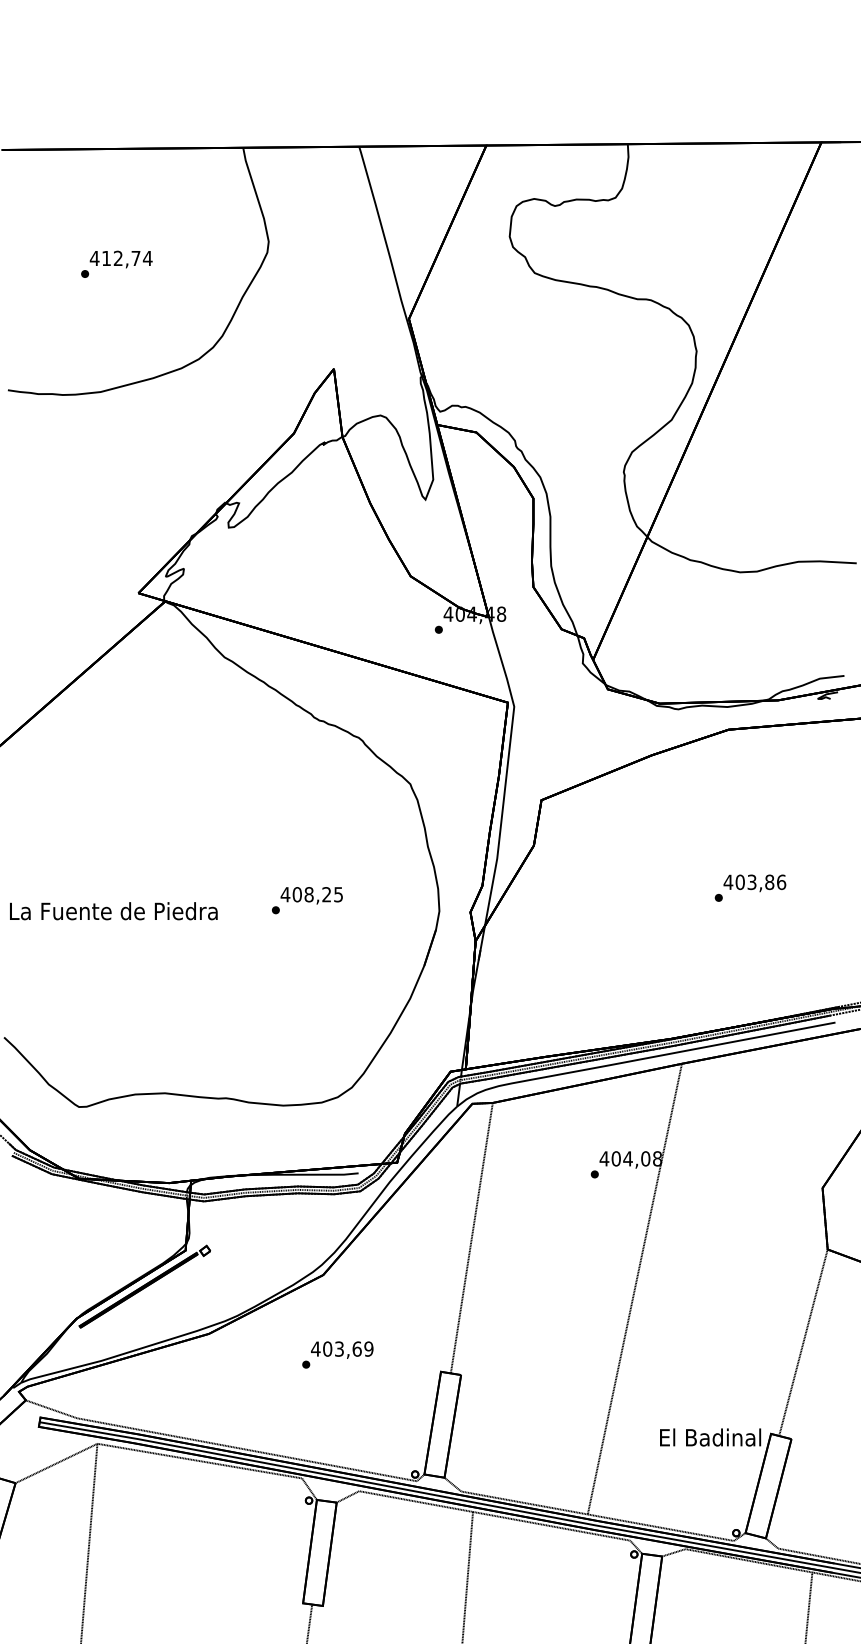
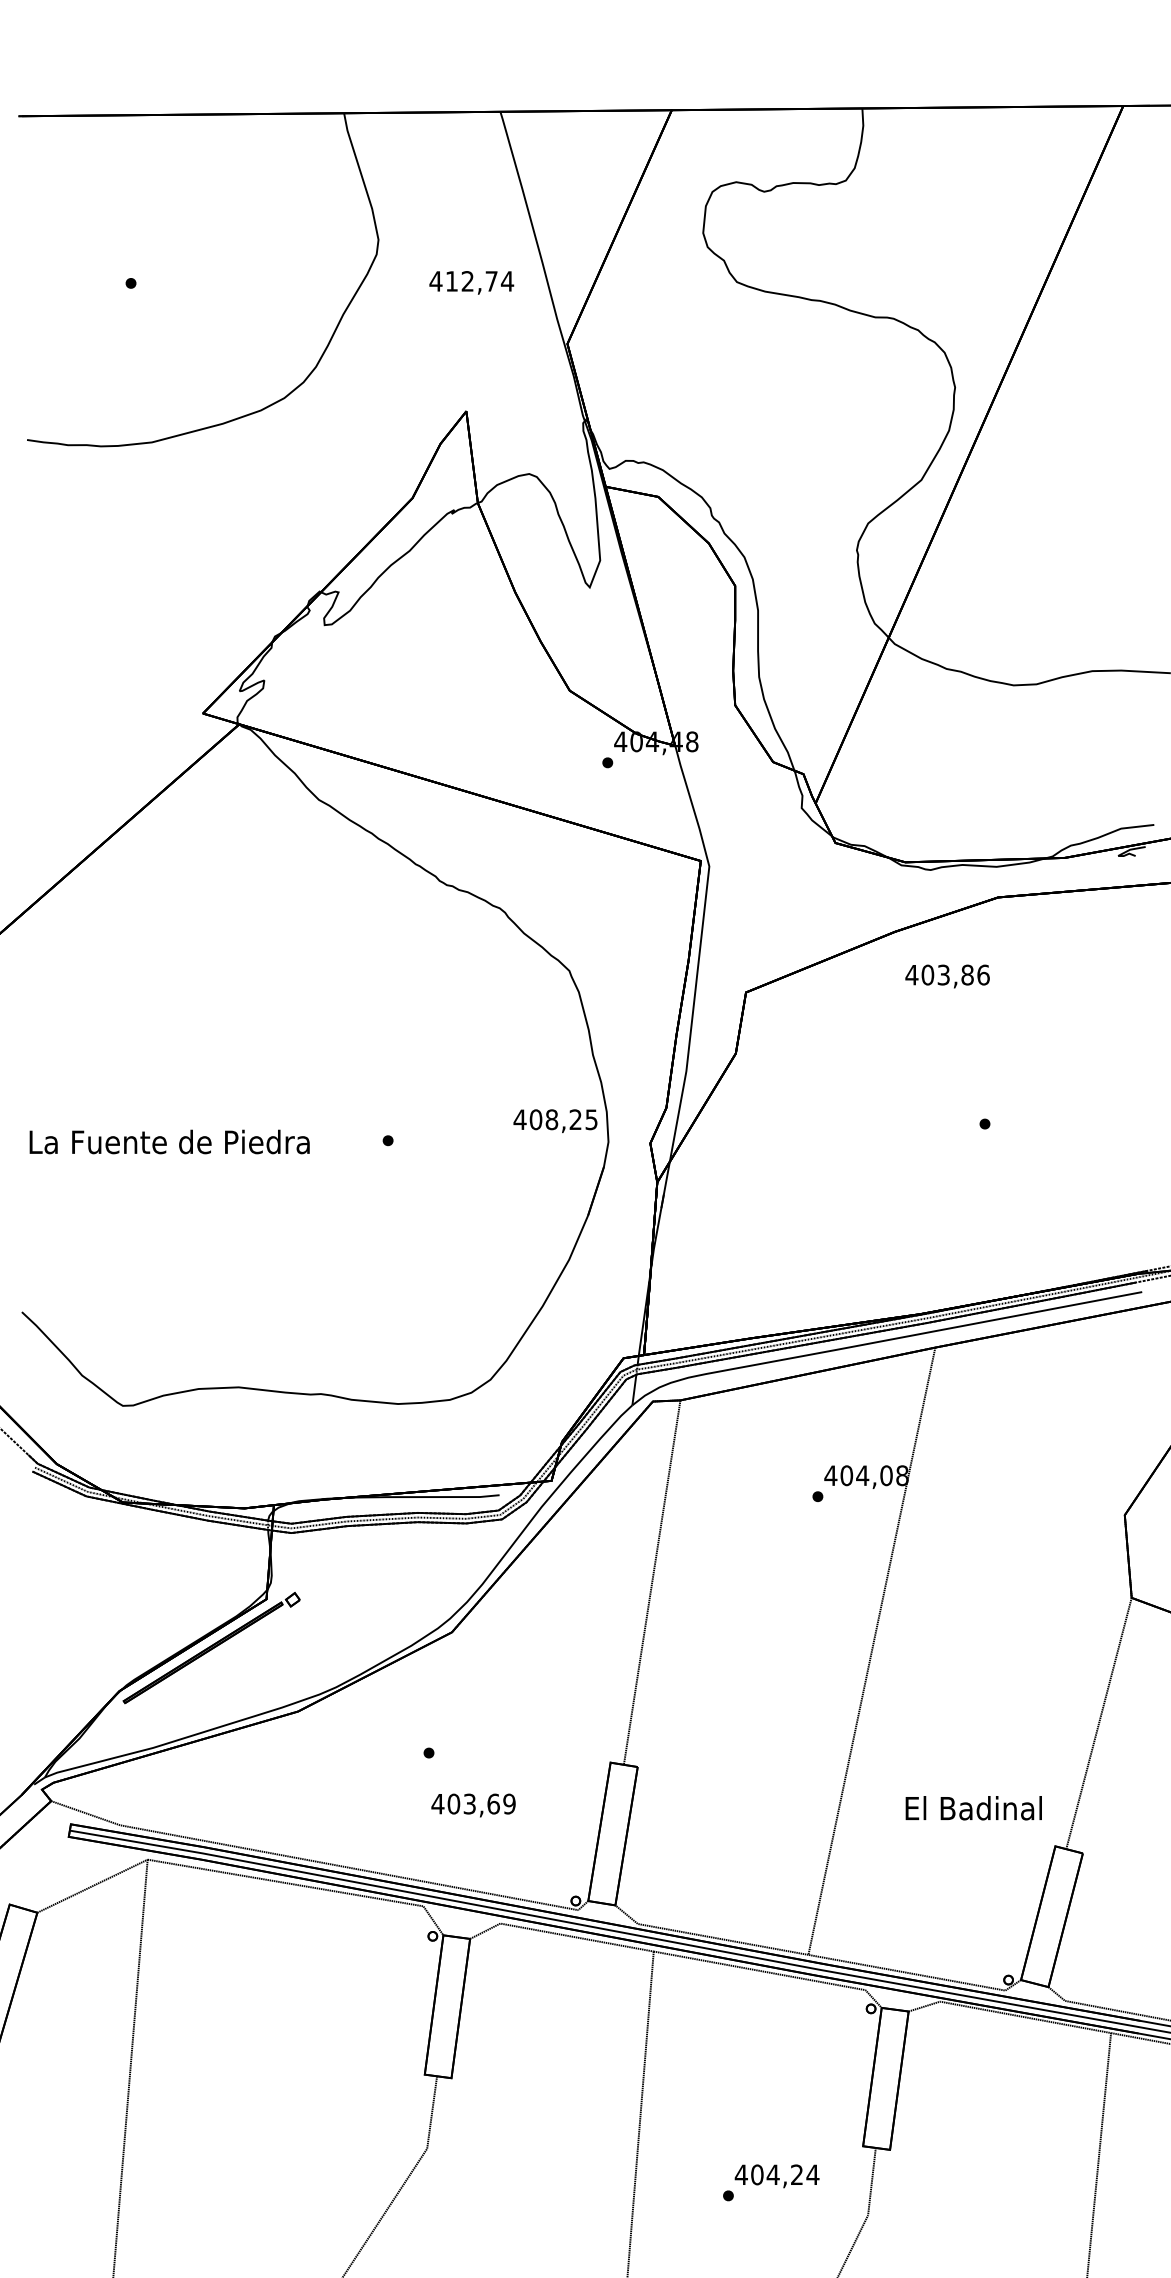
text: (121, 259) -> (471, 282), moved
text: (754, 883) -> (947, 976), moved
text: (311, 895) -> (555, 1121), moved
text: (342, 1350) -> (473, 1805), moved
text: (710, 1437) -> (973, 1808), moved

